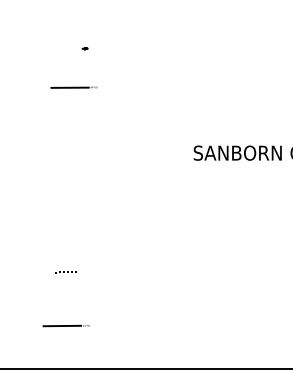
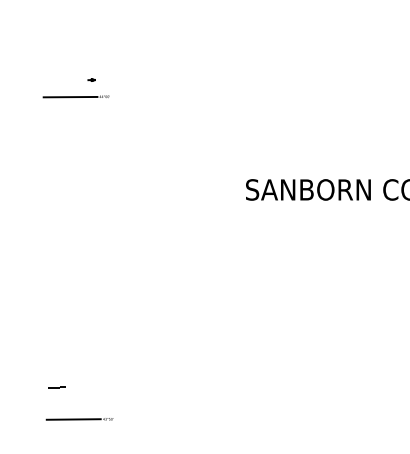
part: (84, 48) -> (90, 79), moved
line: (64, 272) -> (62, 387), moved
part: (65, 325) -> (78, 418), moved

